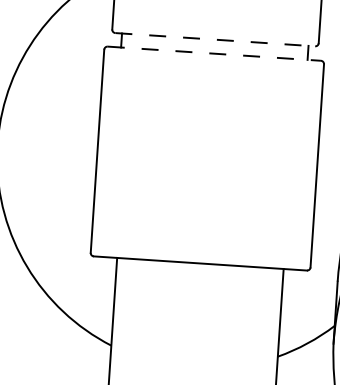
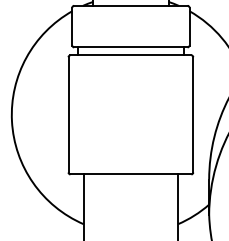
line: (214, 39) -> (130, 47), dashed -> solid
line: (215, 54) -> (131, 55), dashed -> solid

